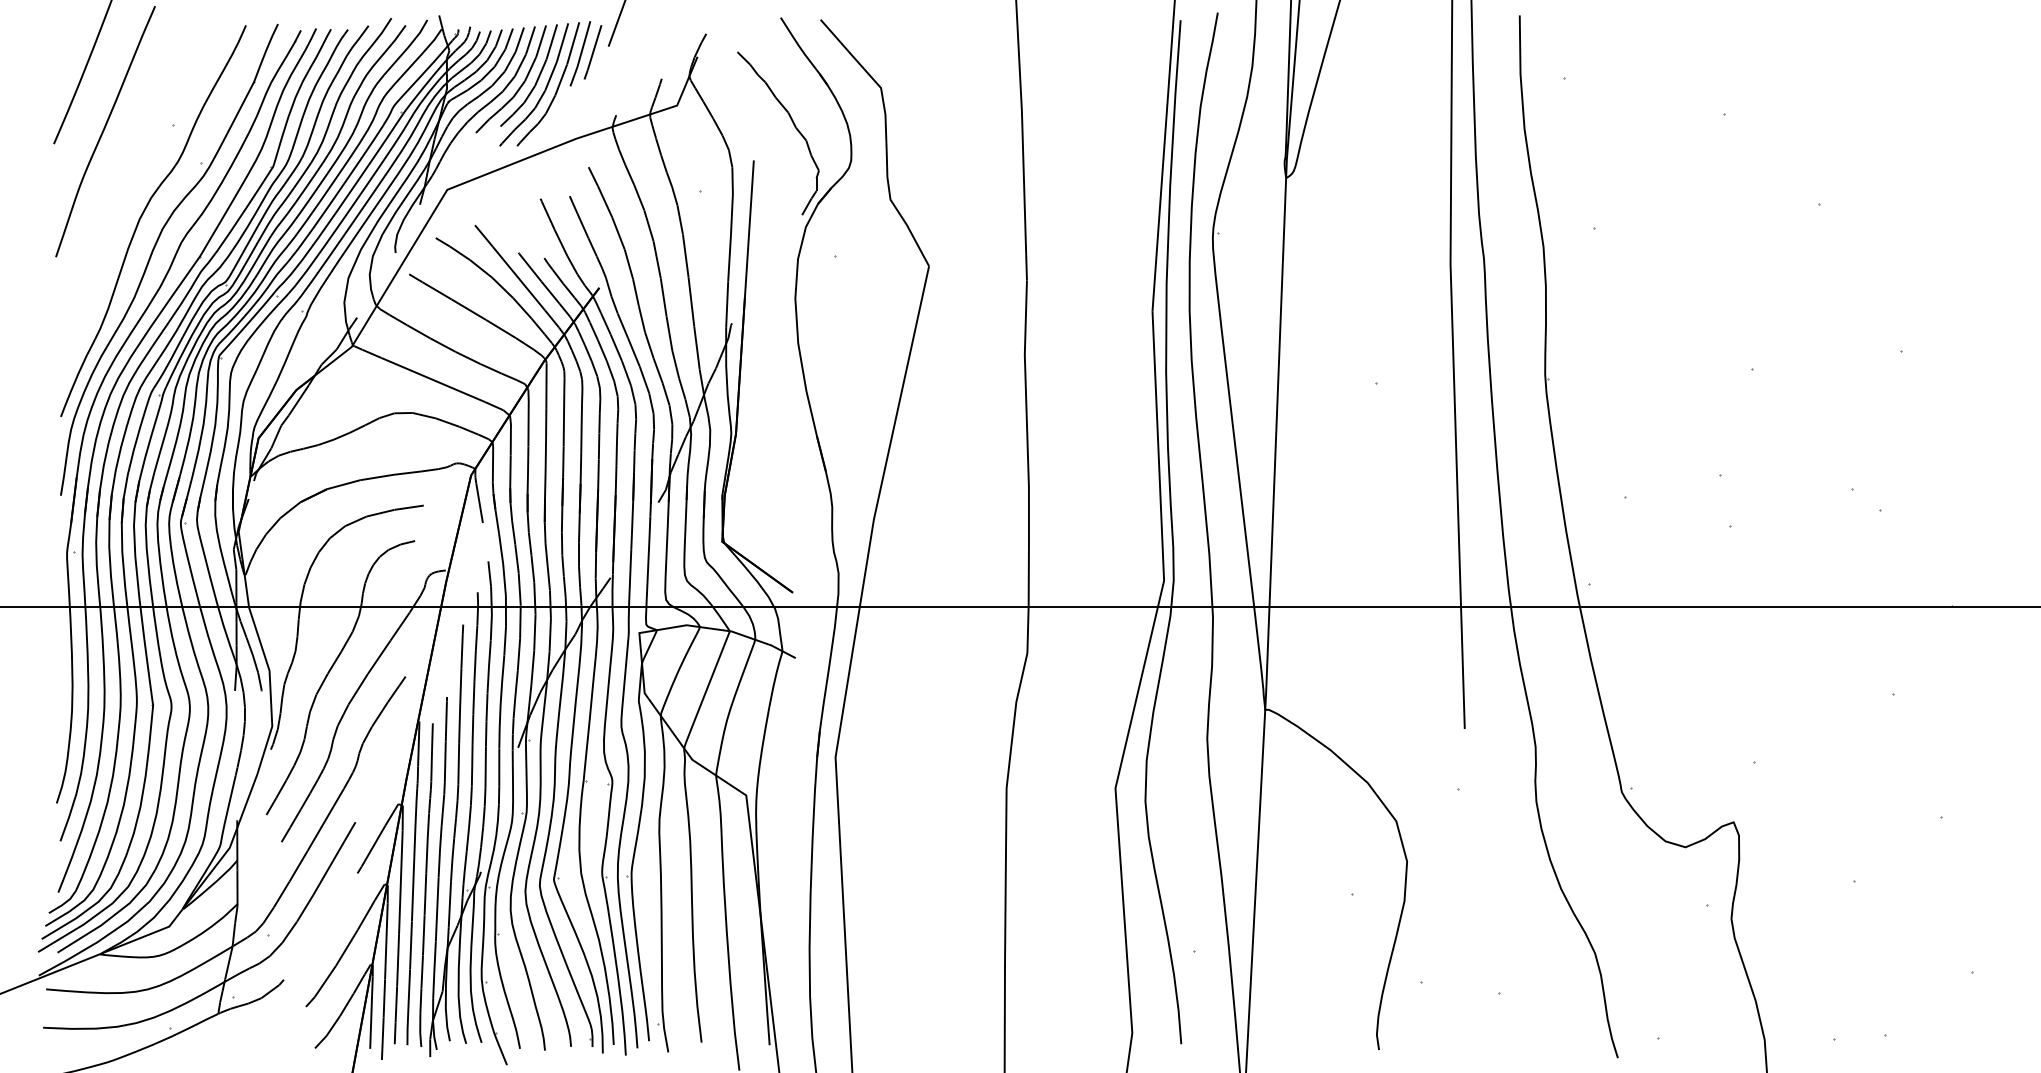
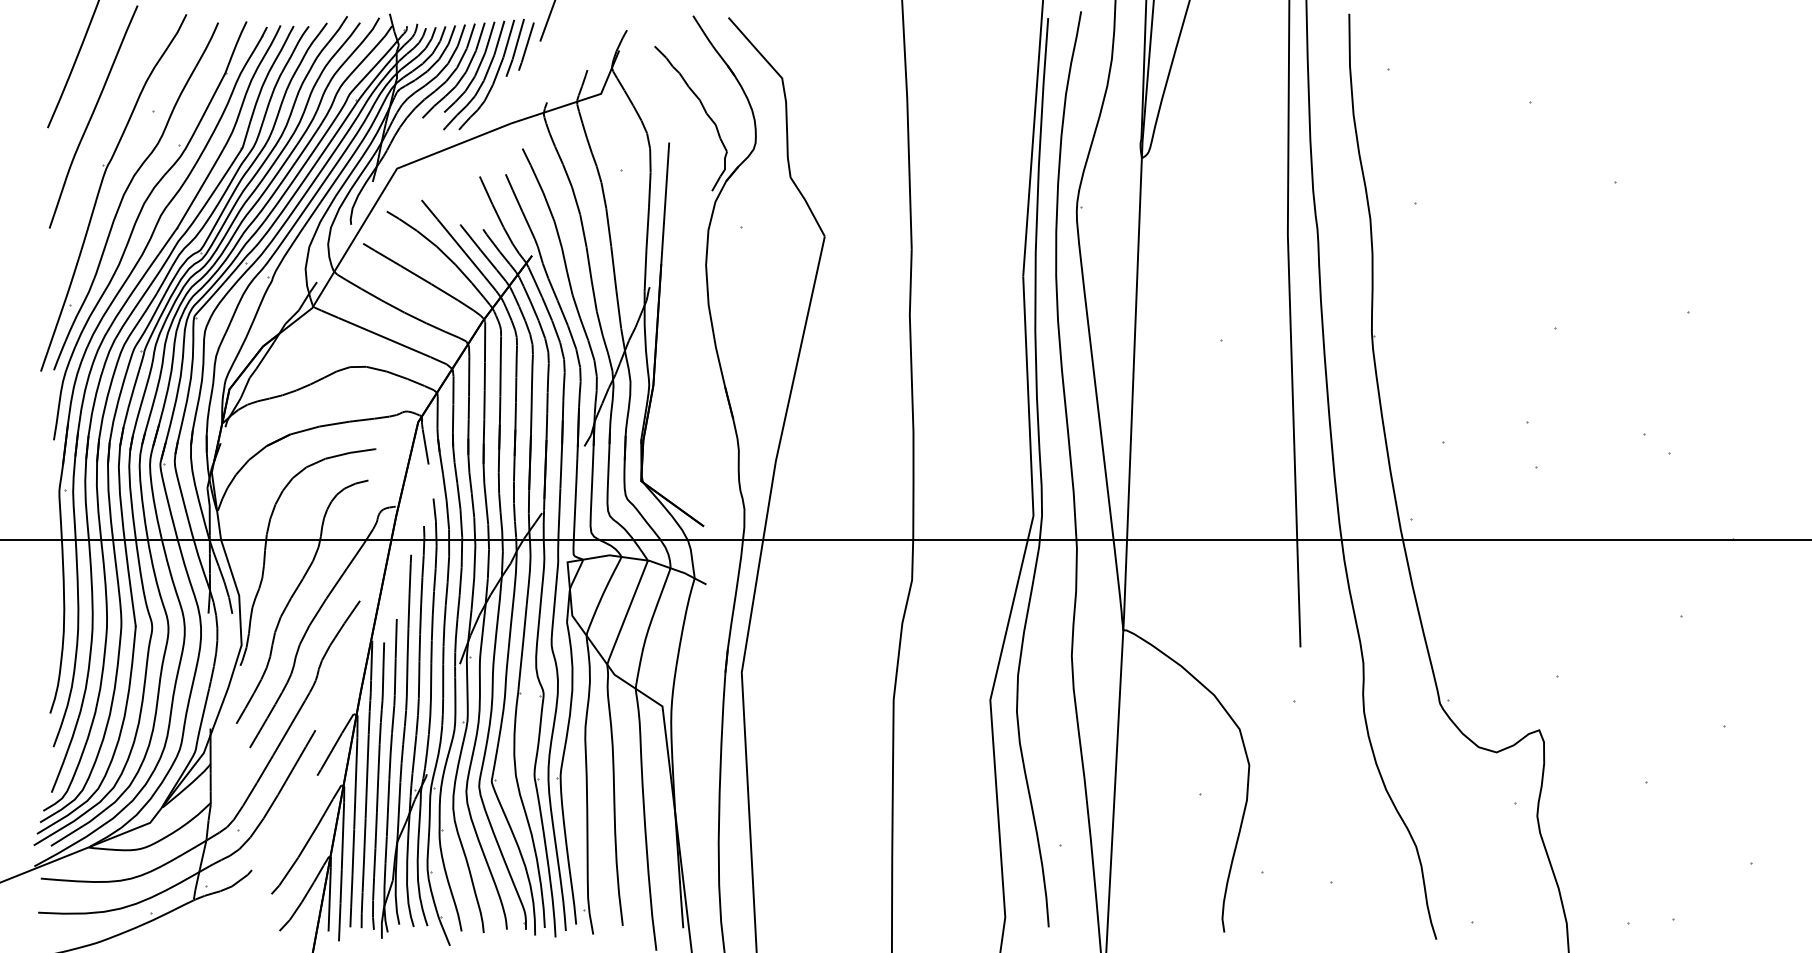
part: (114, 211) -> (101, 187), added

